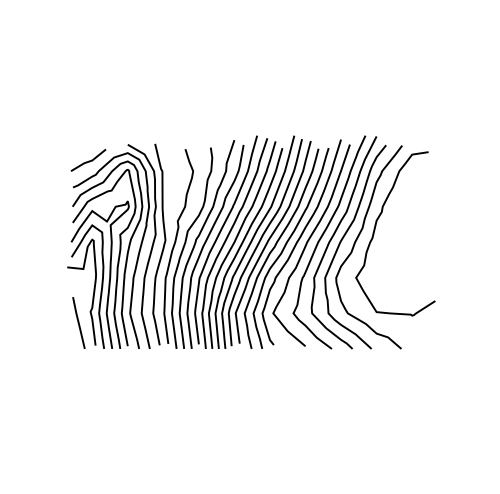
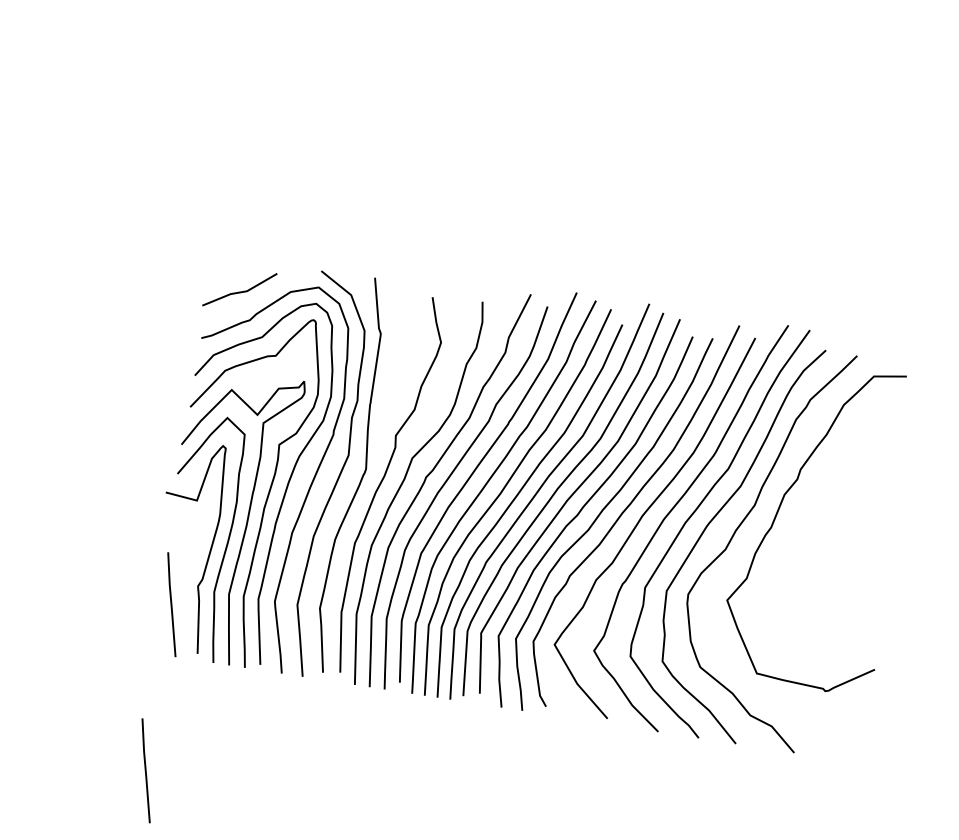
line: (78, 407) -> (145, 769), added

